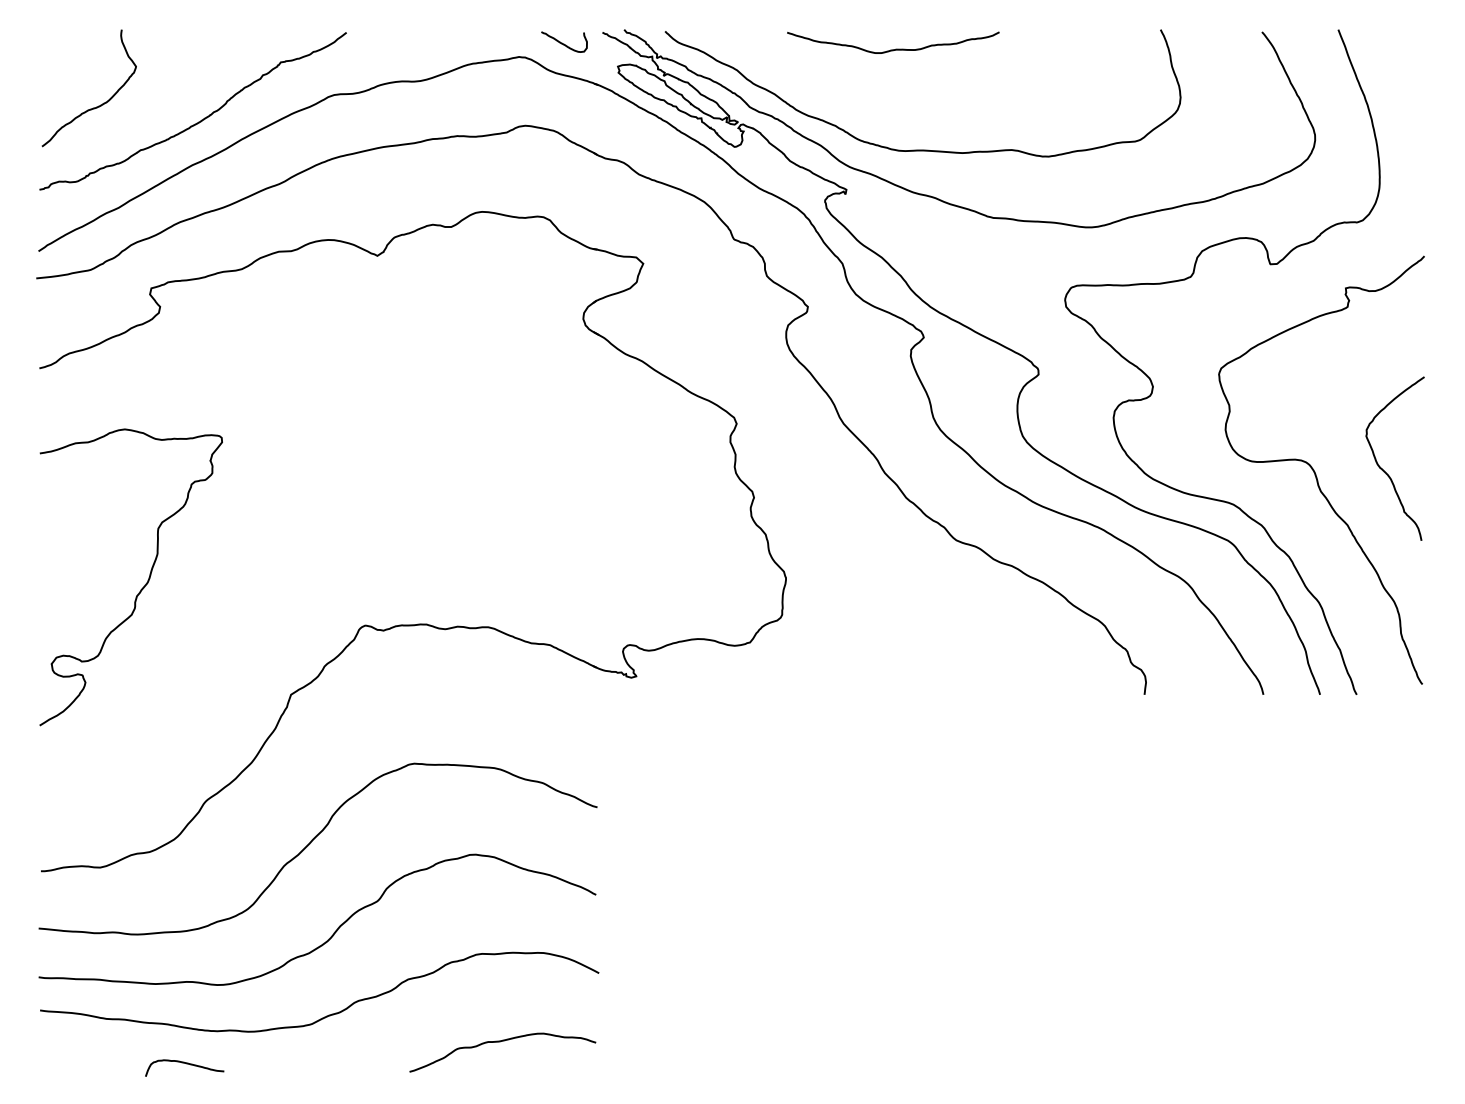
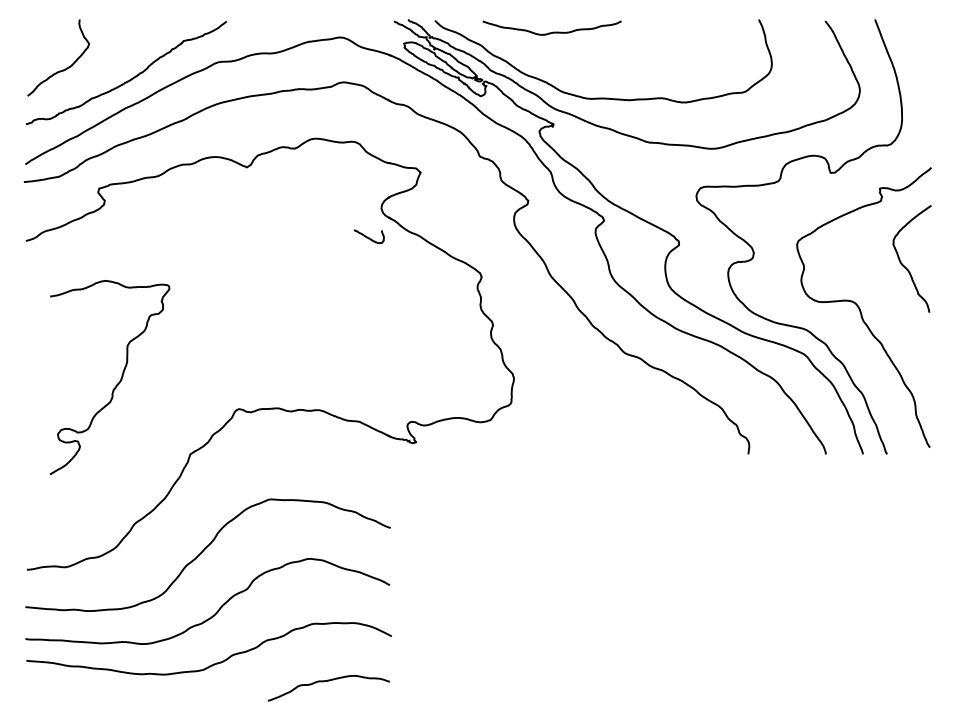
curve: (561, 41) -> (367, 236), moved
curve: (895, 47) -> (553, 31), moved
curve: (1383, 468) -> (904, 265), moved
curve: (141, 587) -> (116, 384), moved
curve: (187, 1065) -> (122, 696), removed

